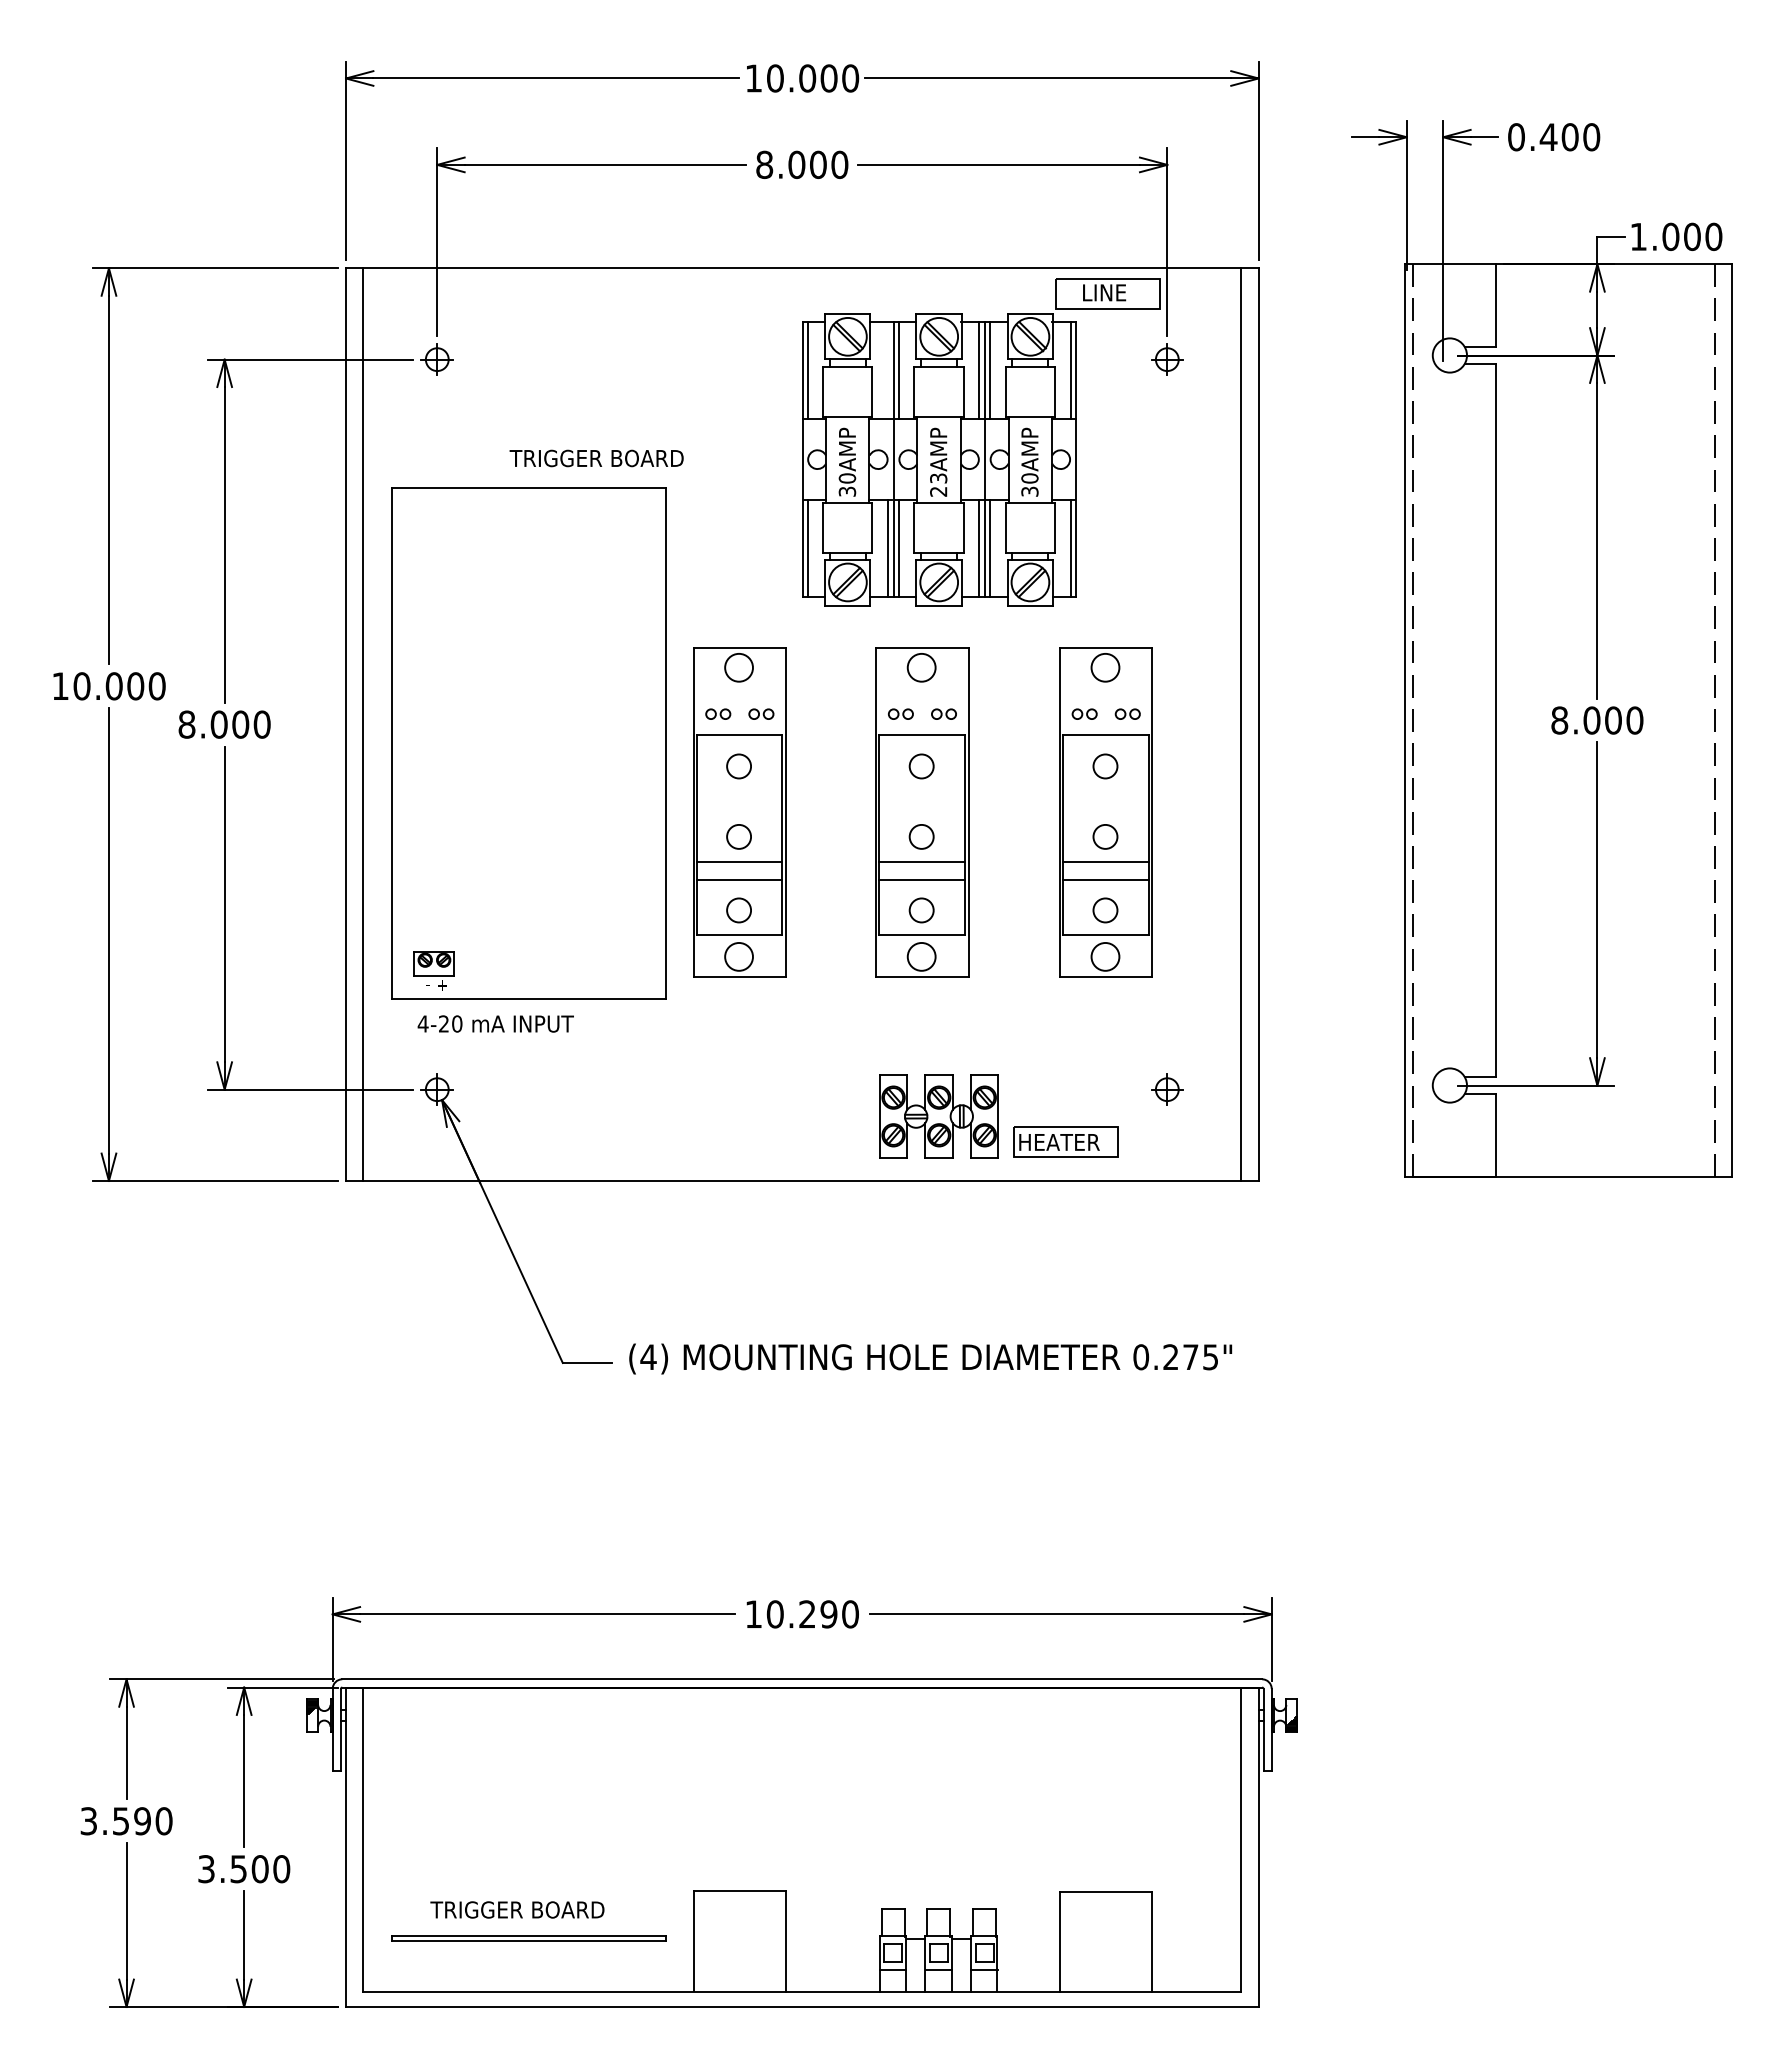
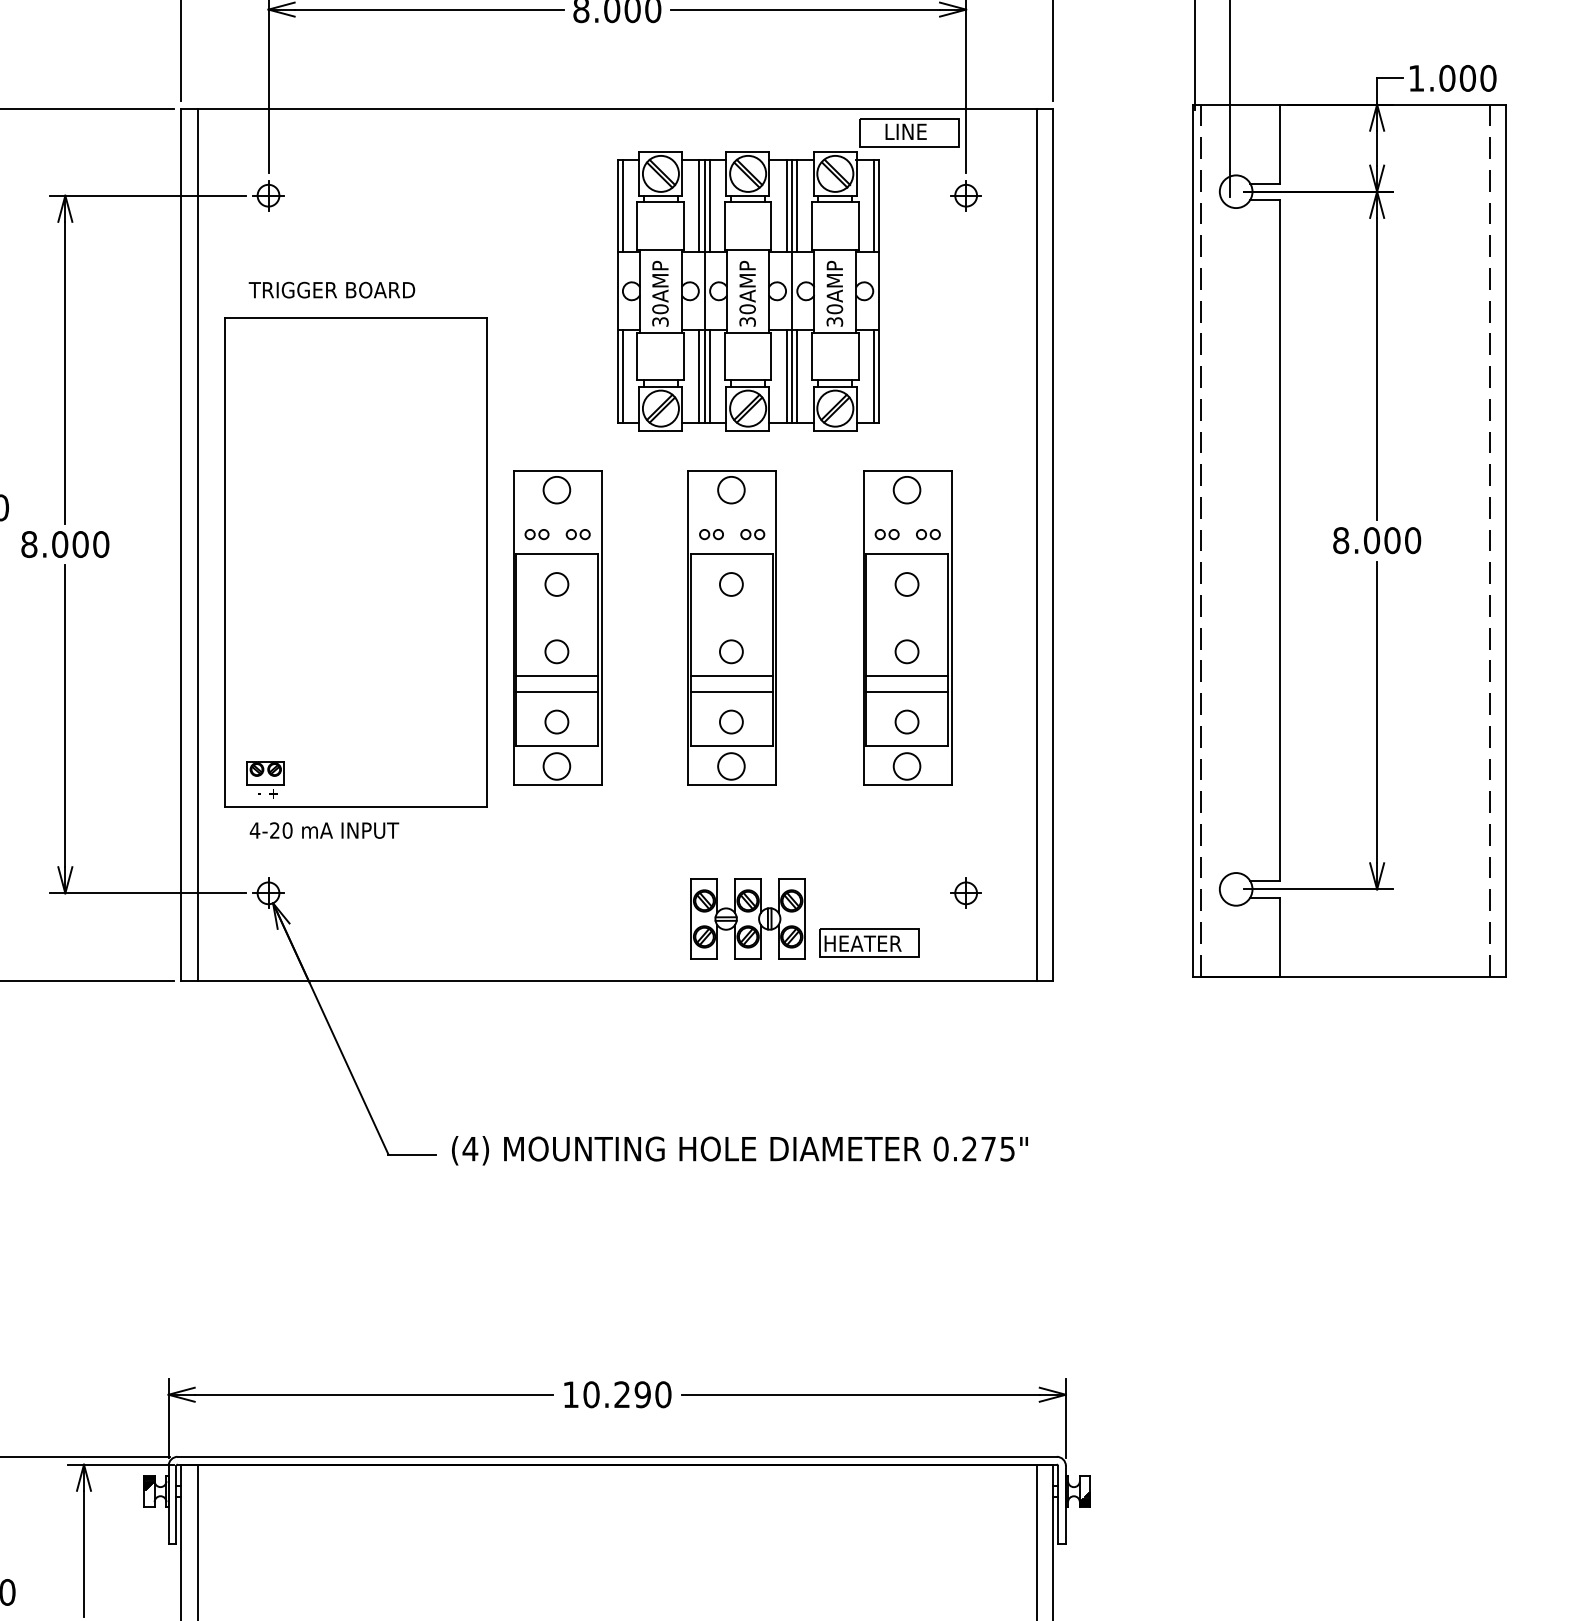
line: (888, 370) -> (699, 206), added
text: (596, 458) -> (331, 290), moved
text: (938, 484) -> (747, 315), 23AMP -> 30AMP

